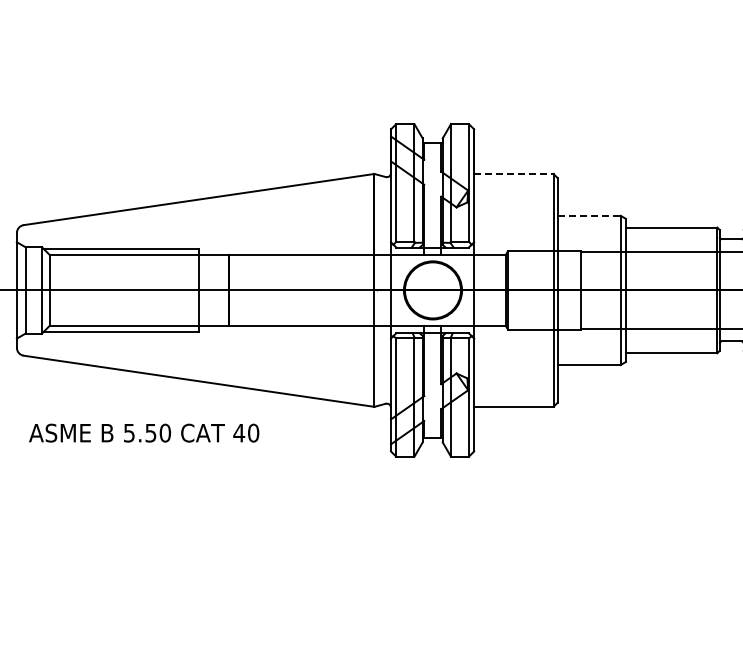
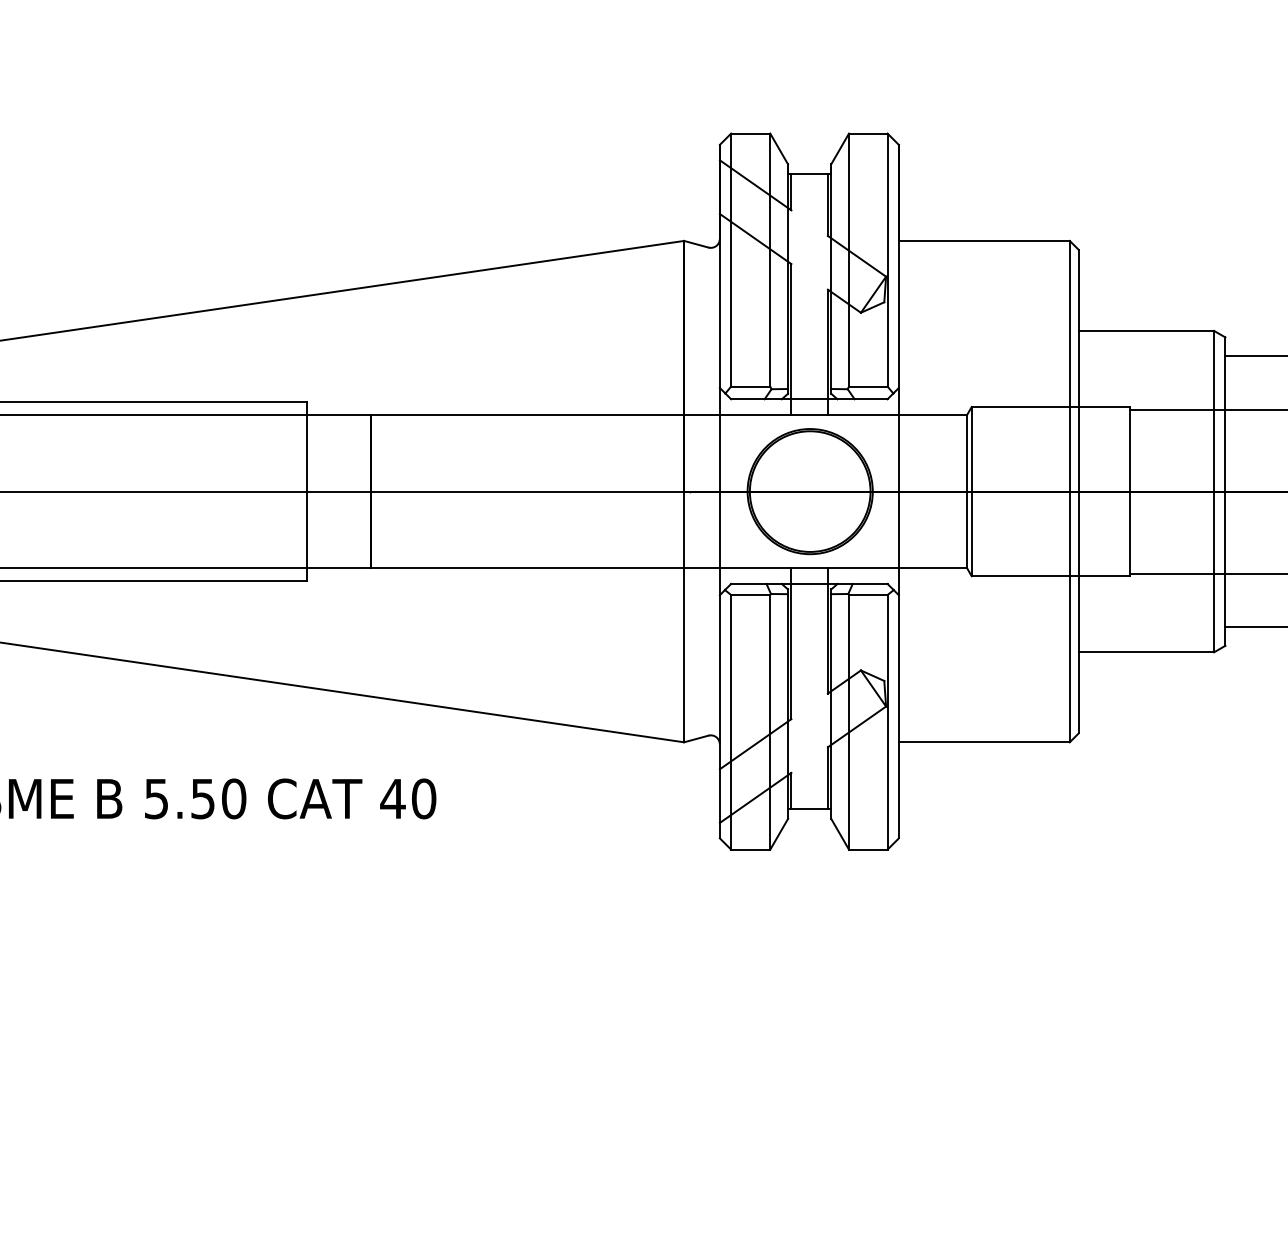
line: (513, 173) -> (983, 239), dashed -> solid
line: (589, 215) -> (1147, 330), dashed -> solid

